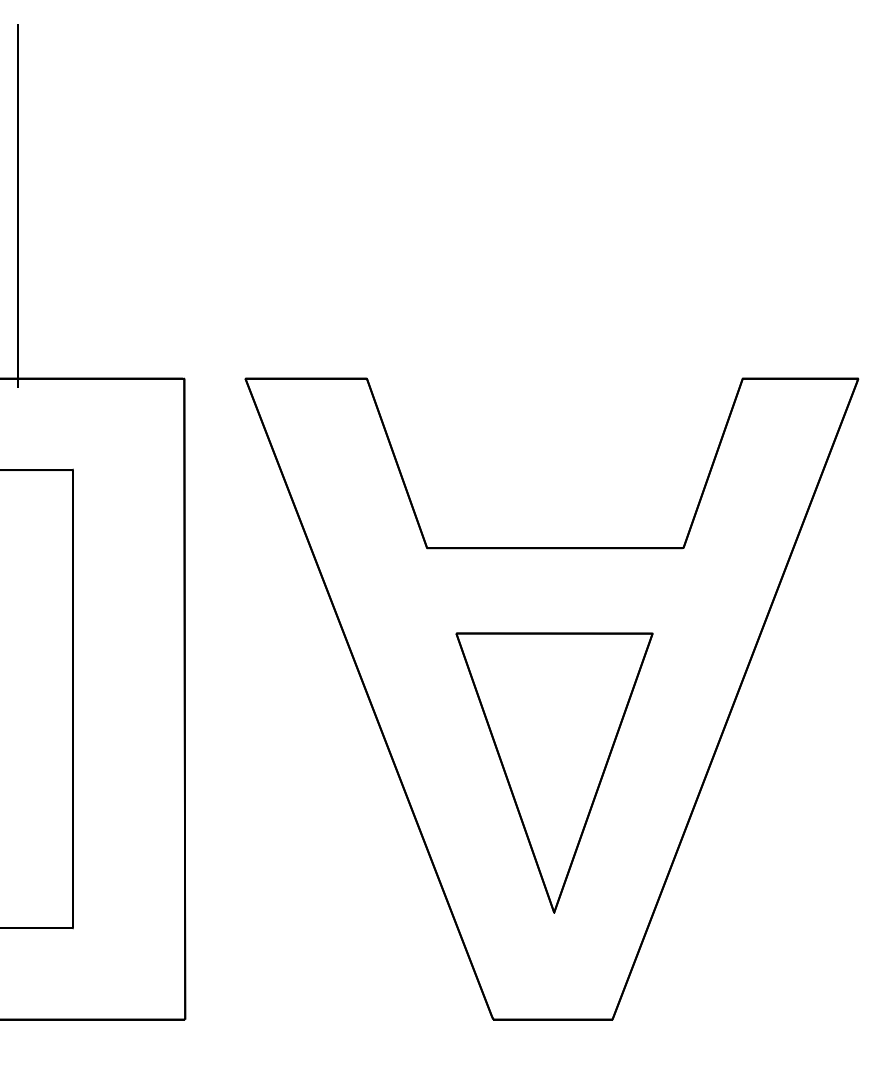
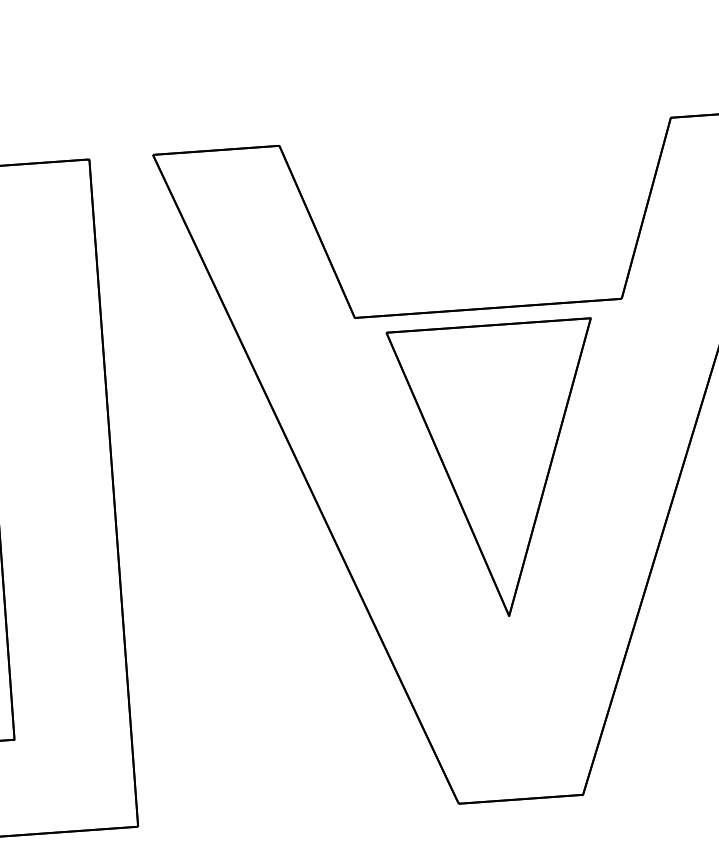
part: (554, 772) -> (499, 470), moved

